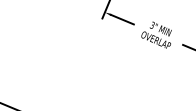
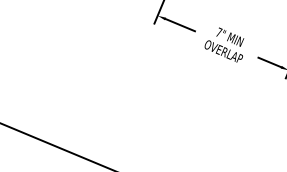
text: (152, 24) -> (218, 31), 3" -> 7"

